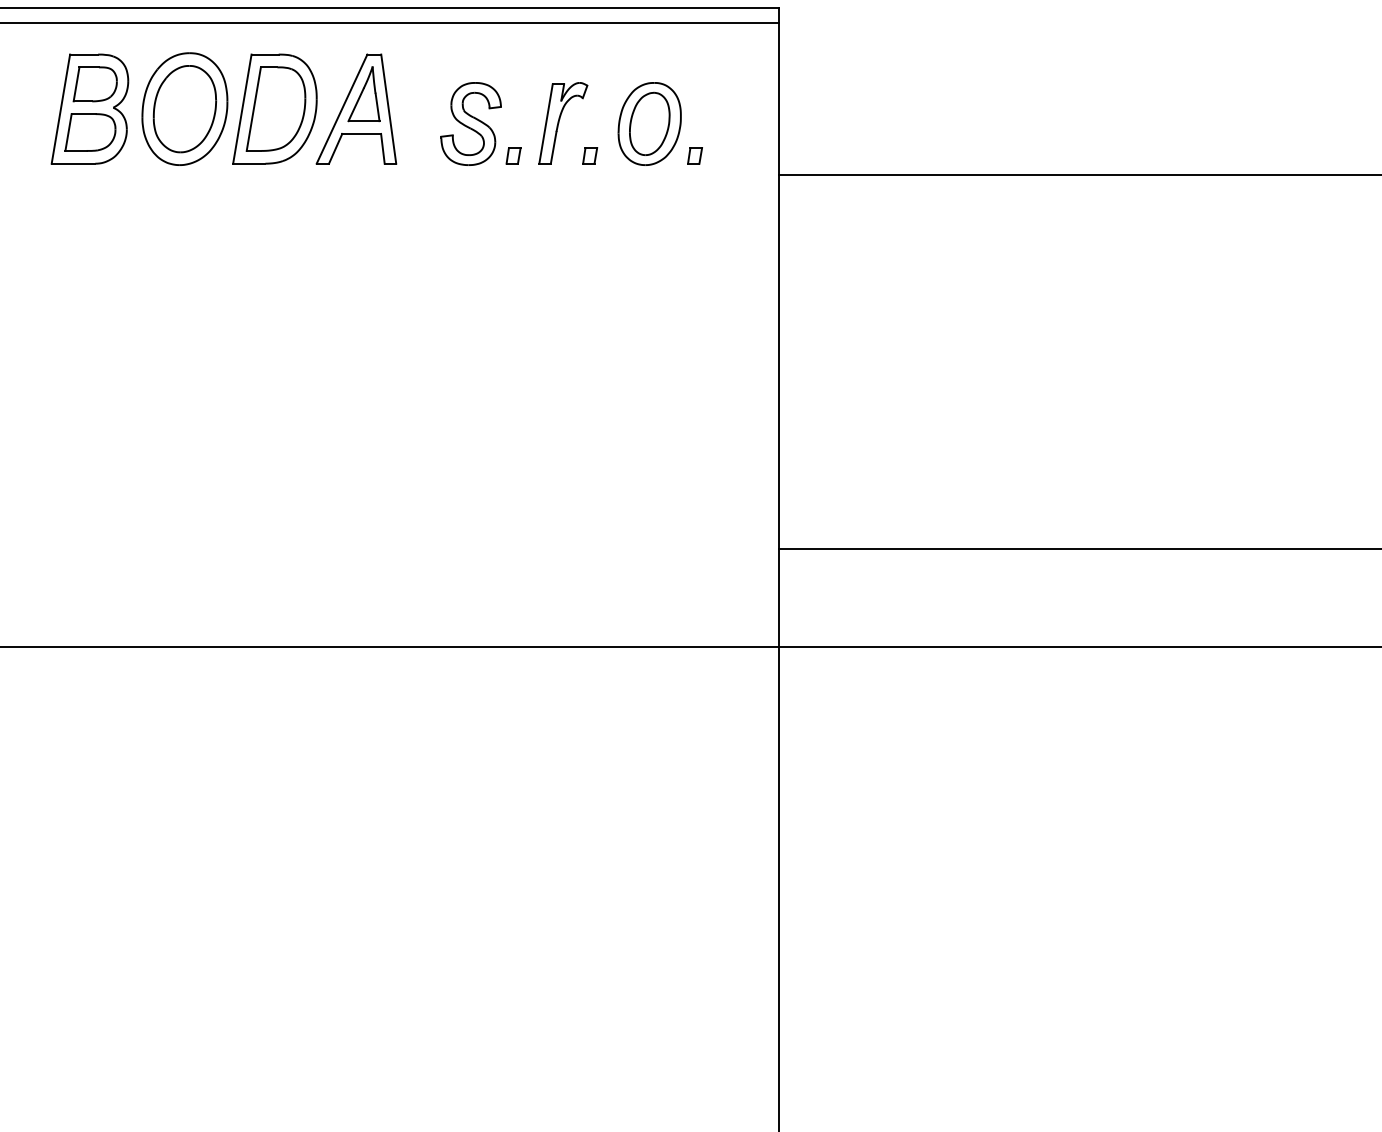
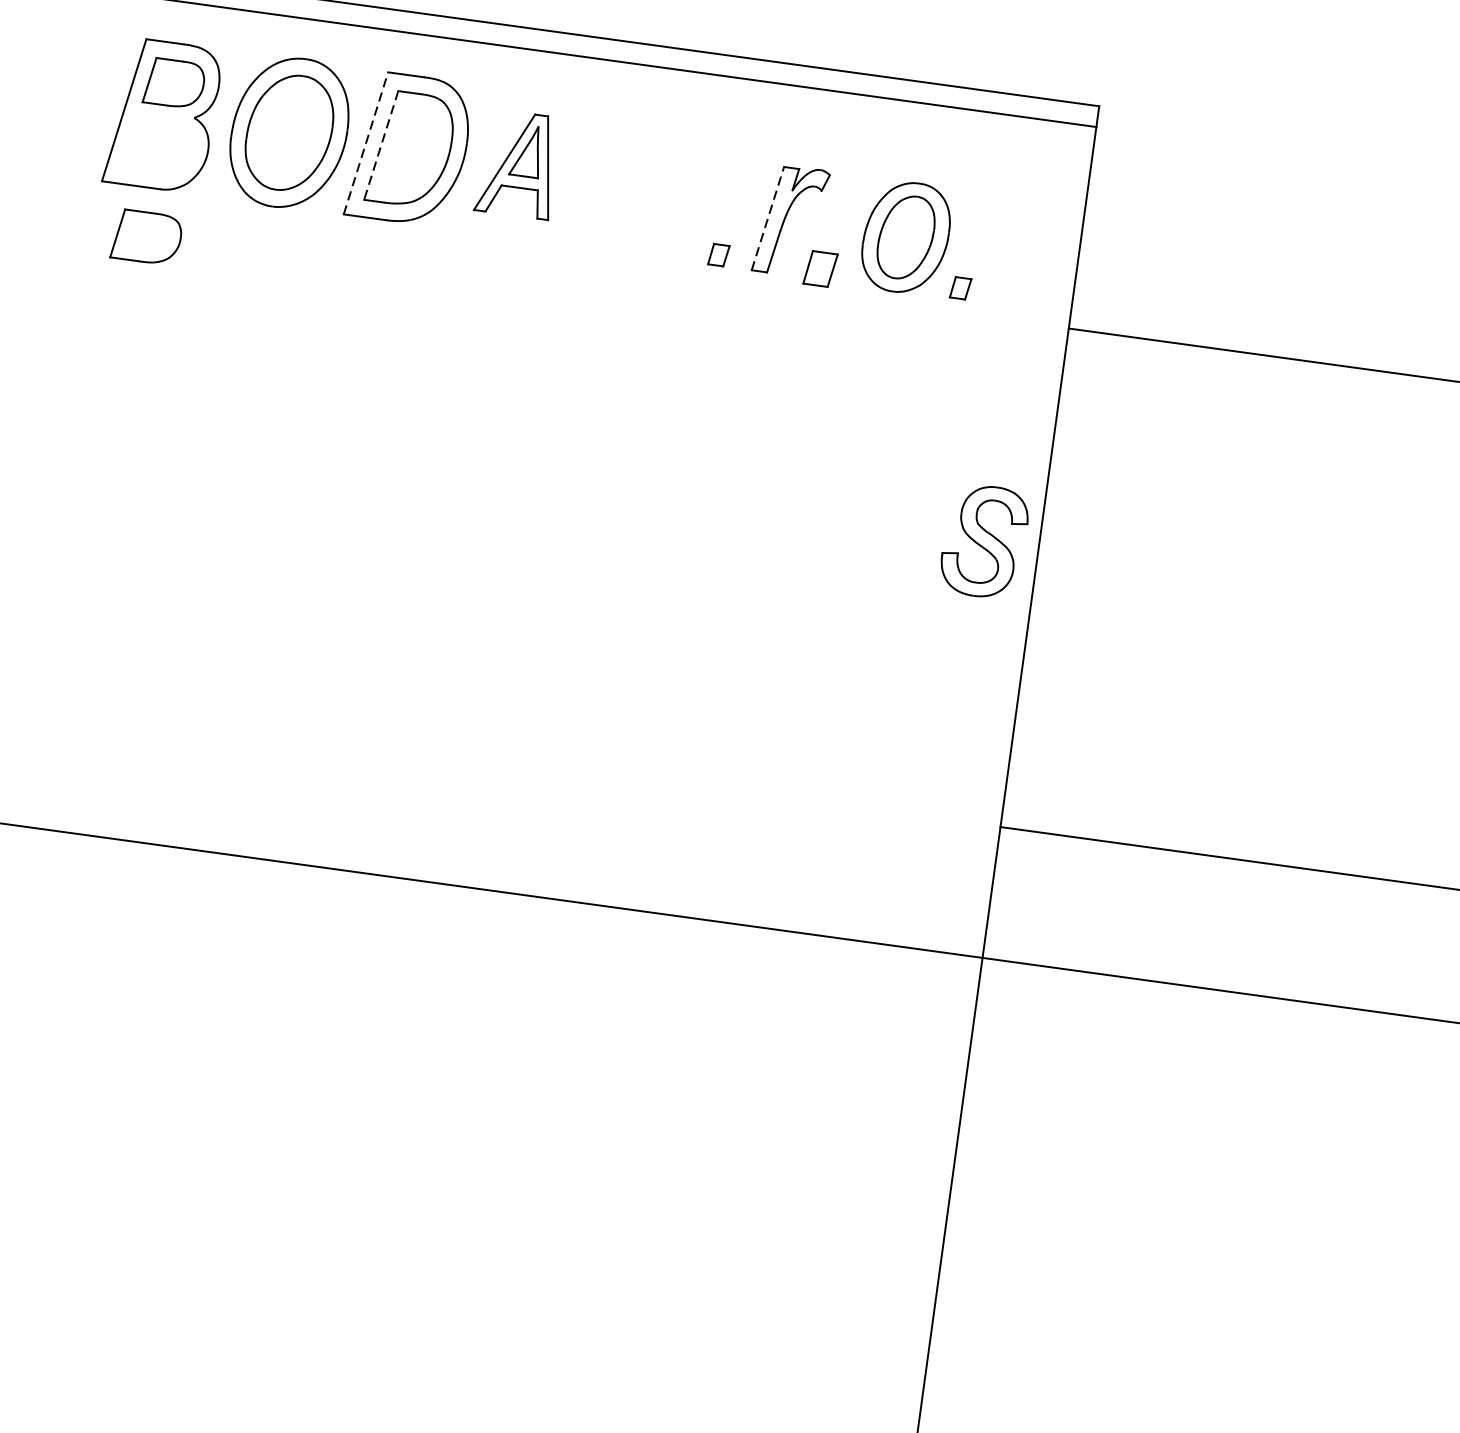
line: (242, 108) -> (366, 142), solid -> dashed
part: (356, 108) -> (518, 163), size x0.7
line: (253, 109) -> (380, 145), solid -> dashed
part: (470, 123) -> (983, 540), moved
line: (546, 123) -> (768, 218), solid -> dashed
part: (90, 132) -> (146, 237), moved
part: (590, 155) -> (821, 268), size x1.6

